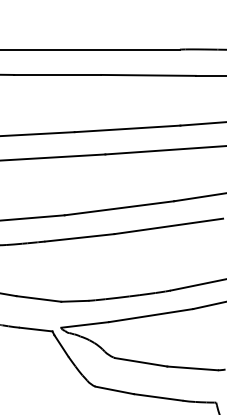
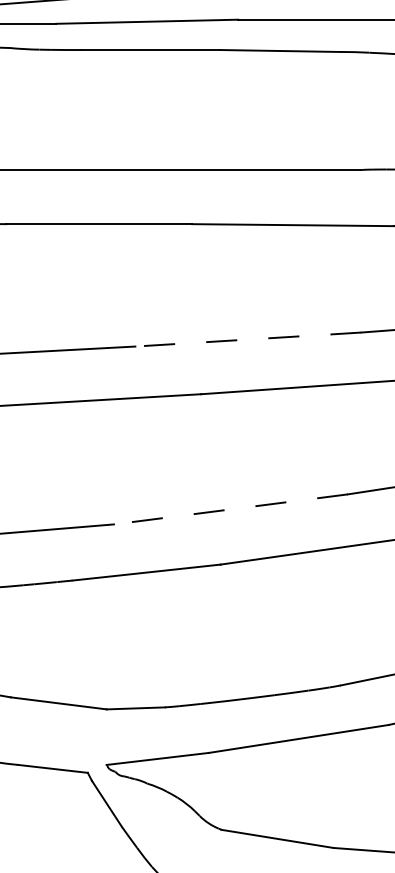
line: (127, 128) -> (248, 338), solid -> dashed
line: (118, 208) -> (229, 509), solid -> dashed

